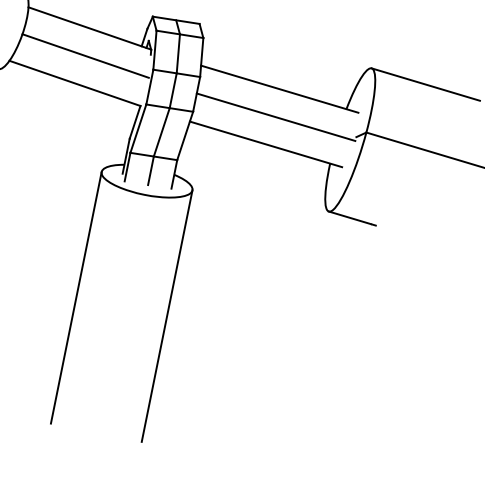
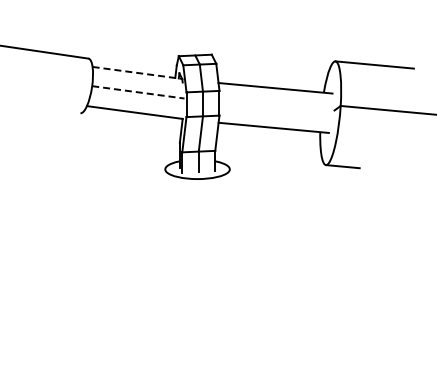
line: (89, 29) -> (137, 73), solid -> dashed
line: (85, 56) -> (138, 92), solid -> dashed
line: (275, 116) -> (276, 107), removed
line: (76, 297) -> (165, 258), removed
line: (166, 315) -> (229, 258), removed

